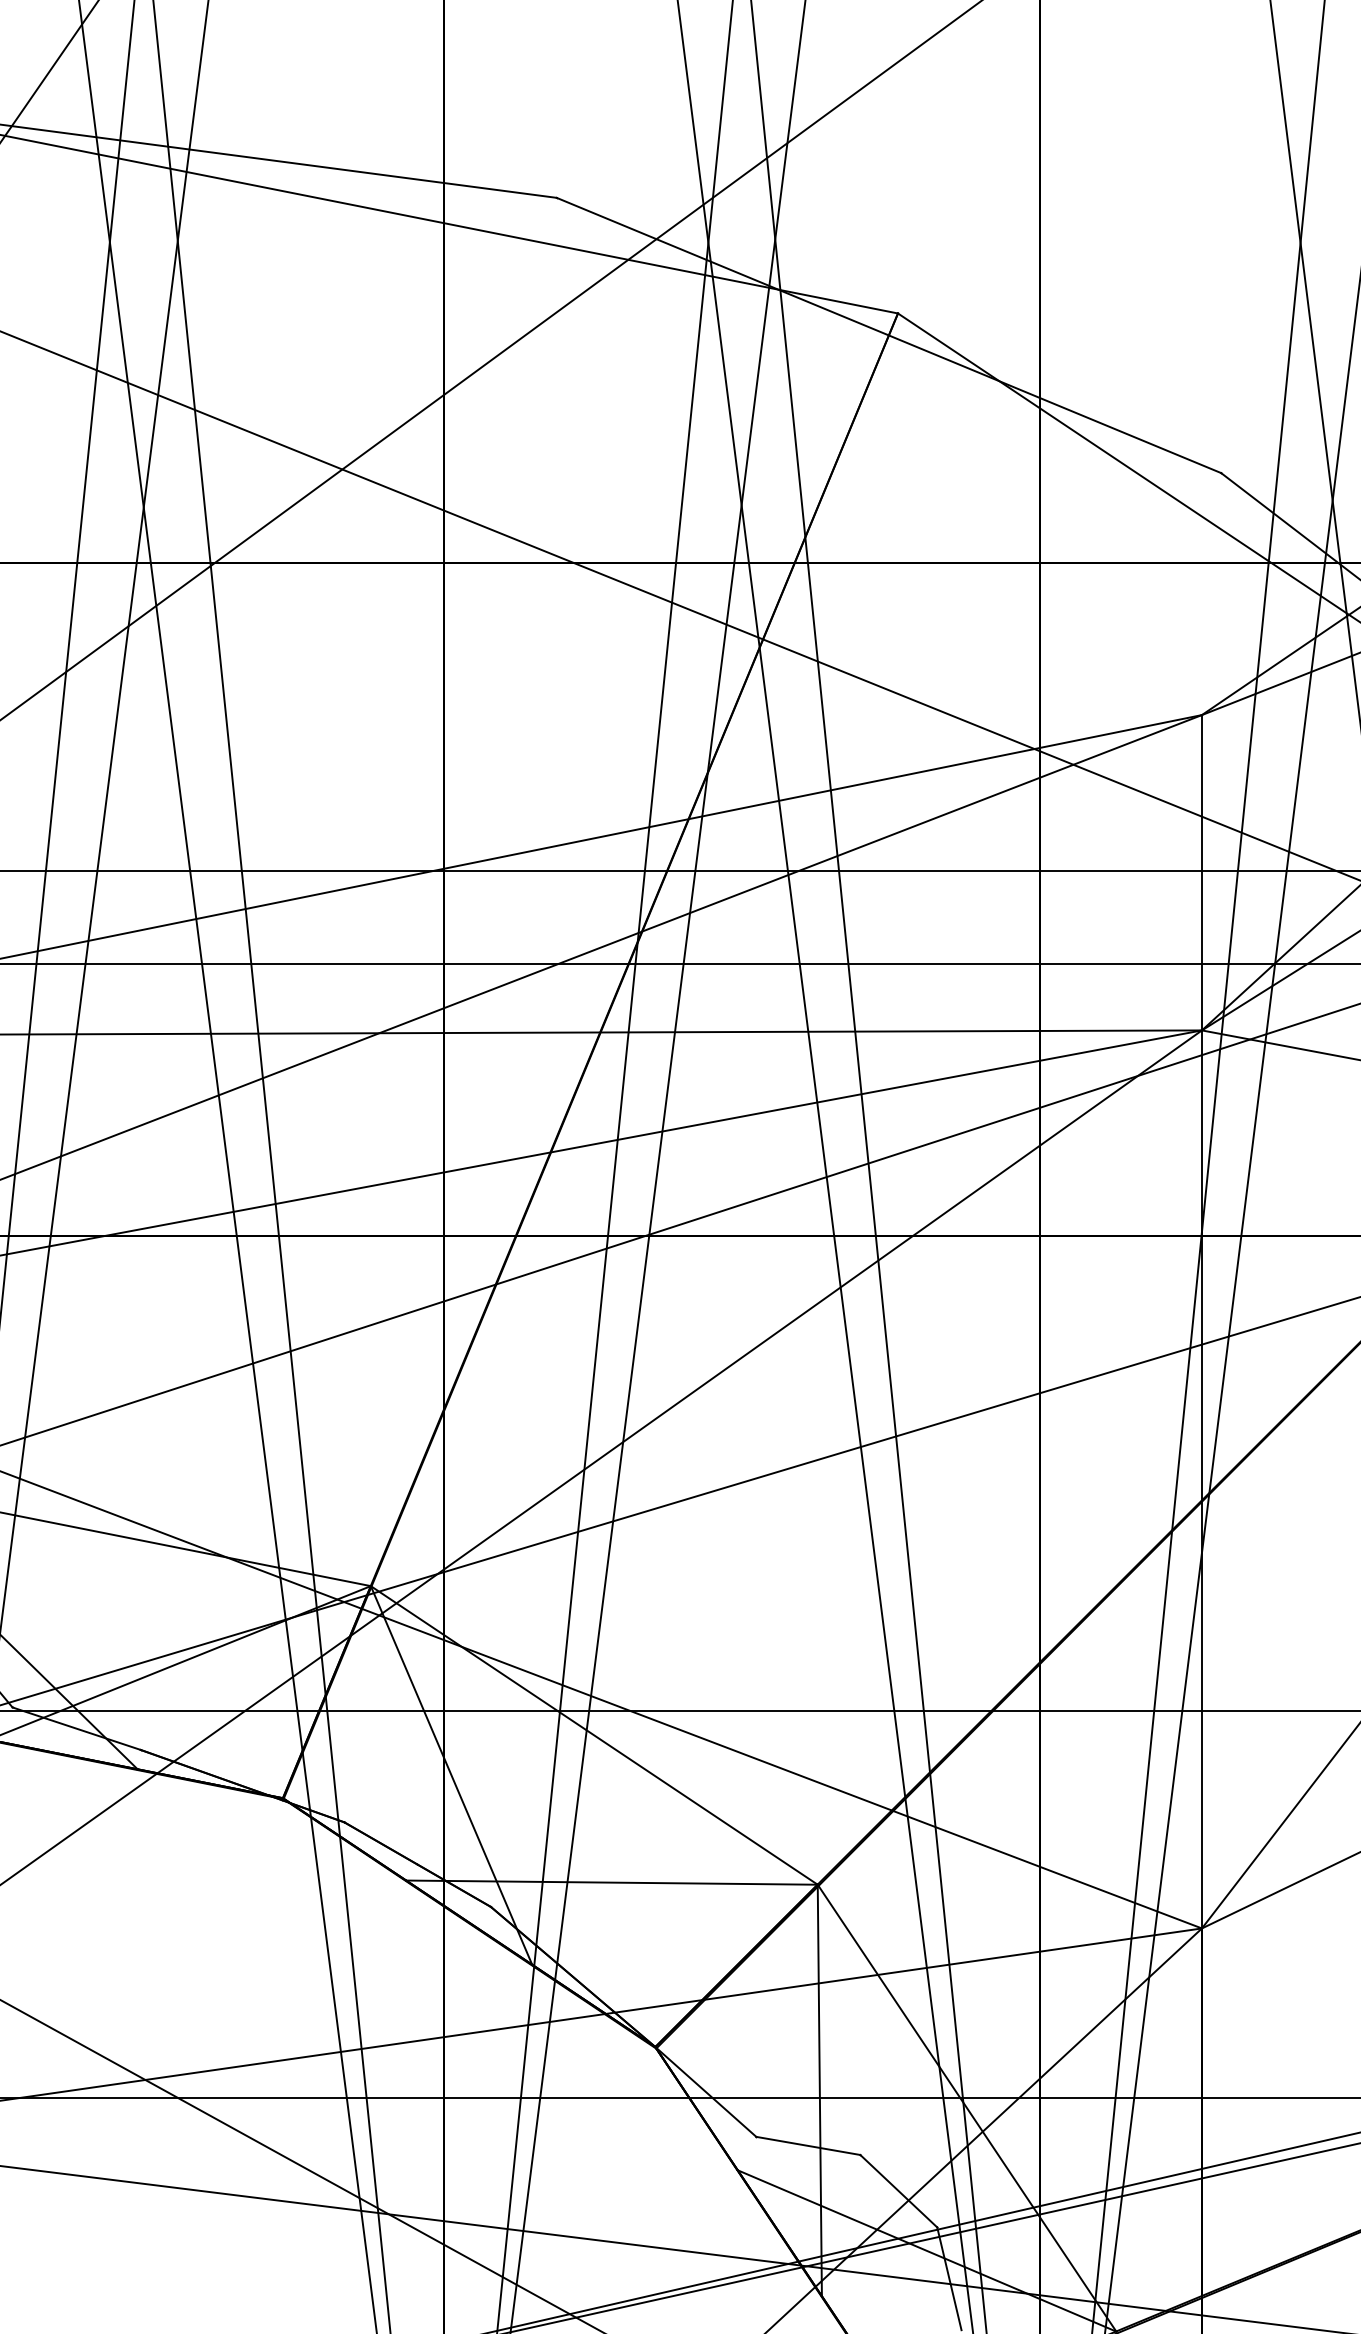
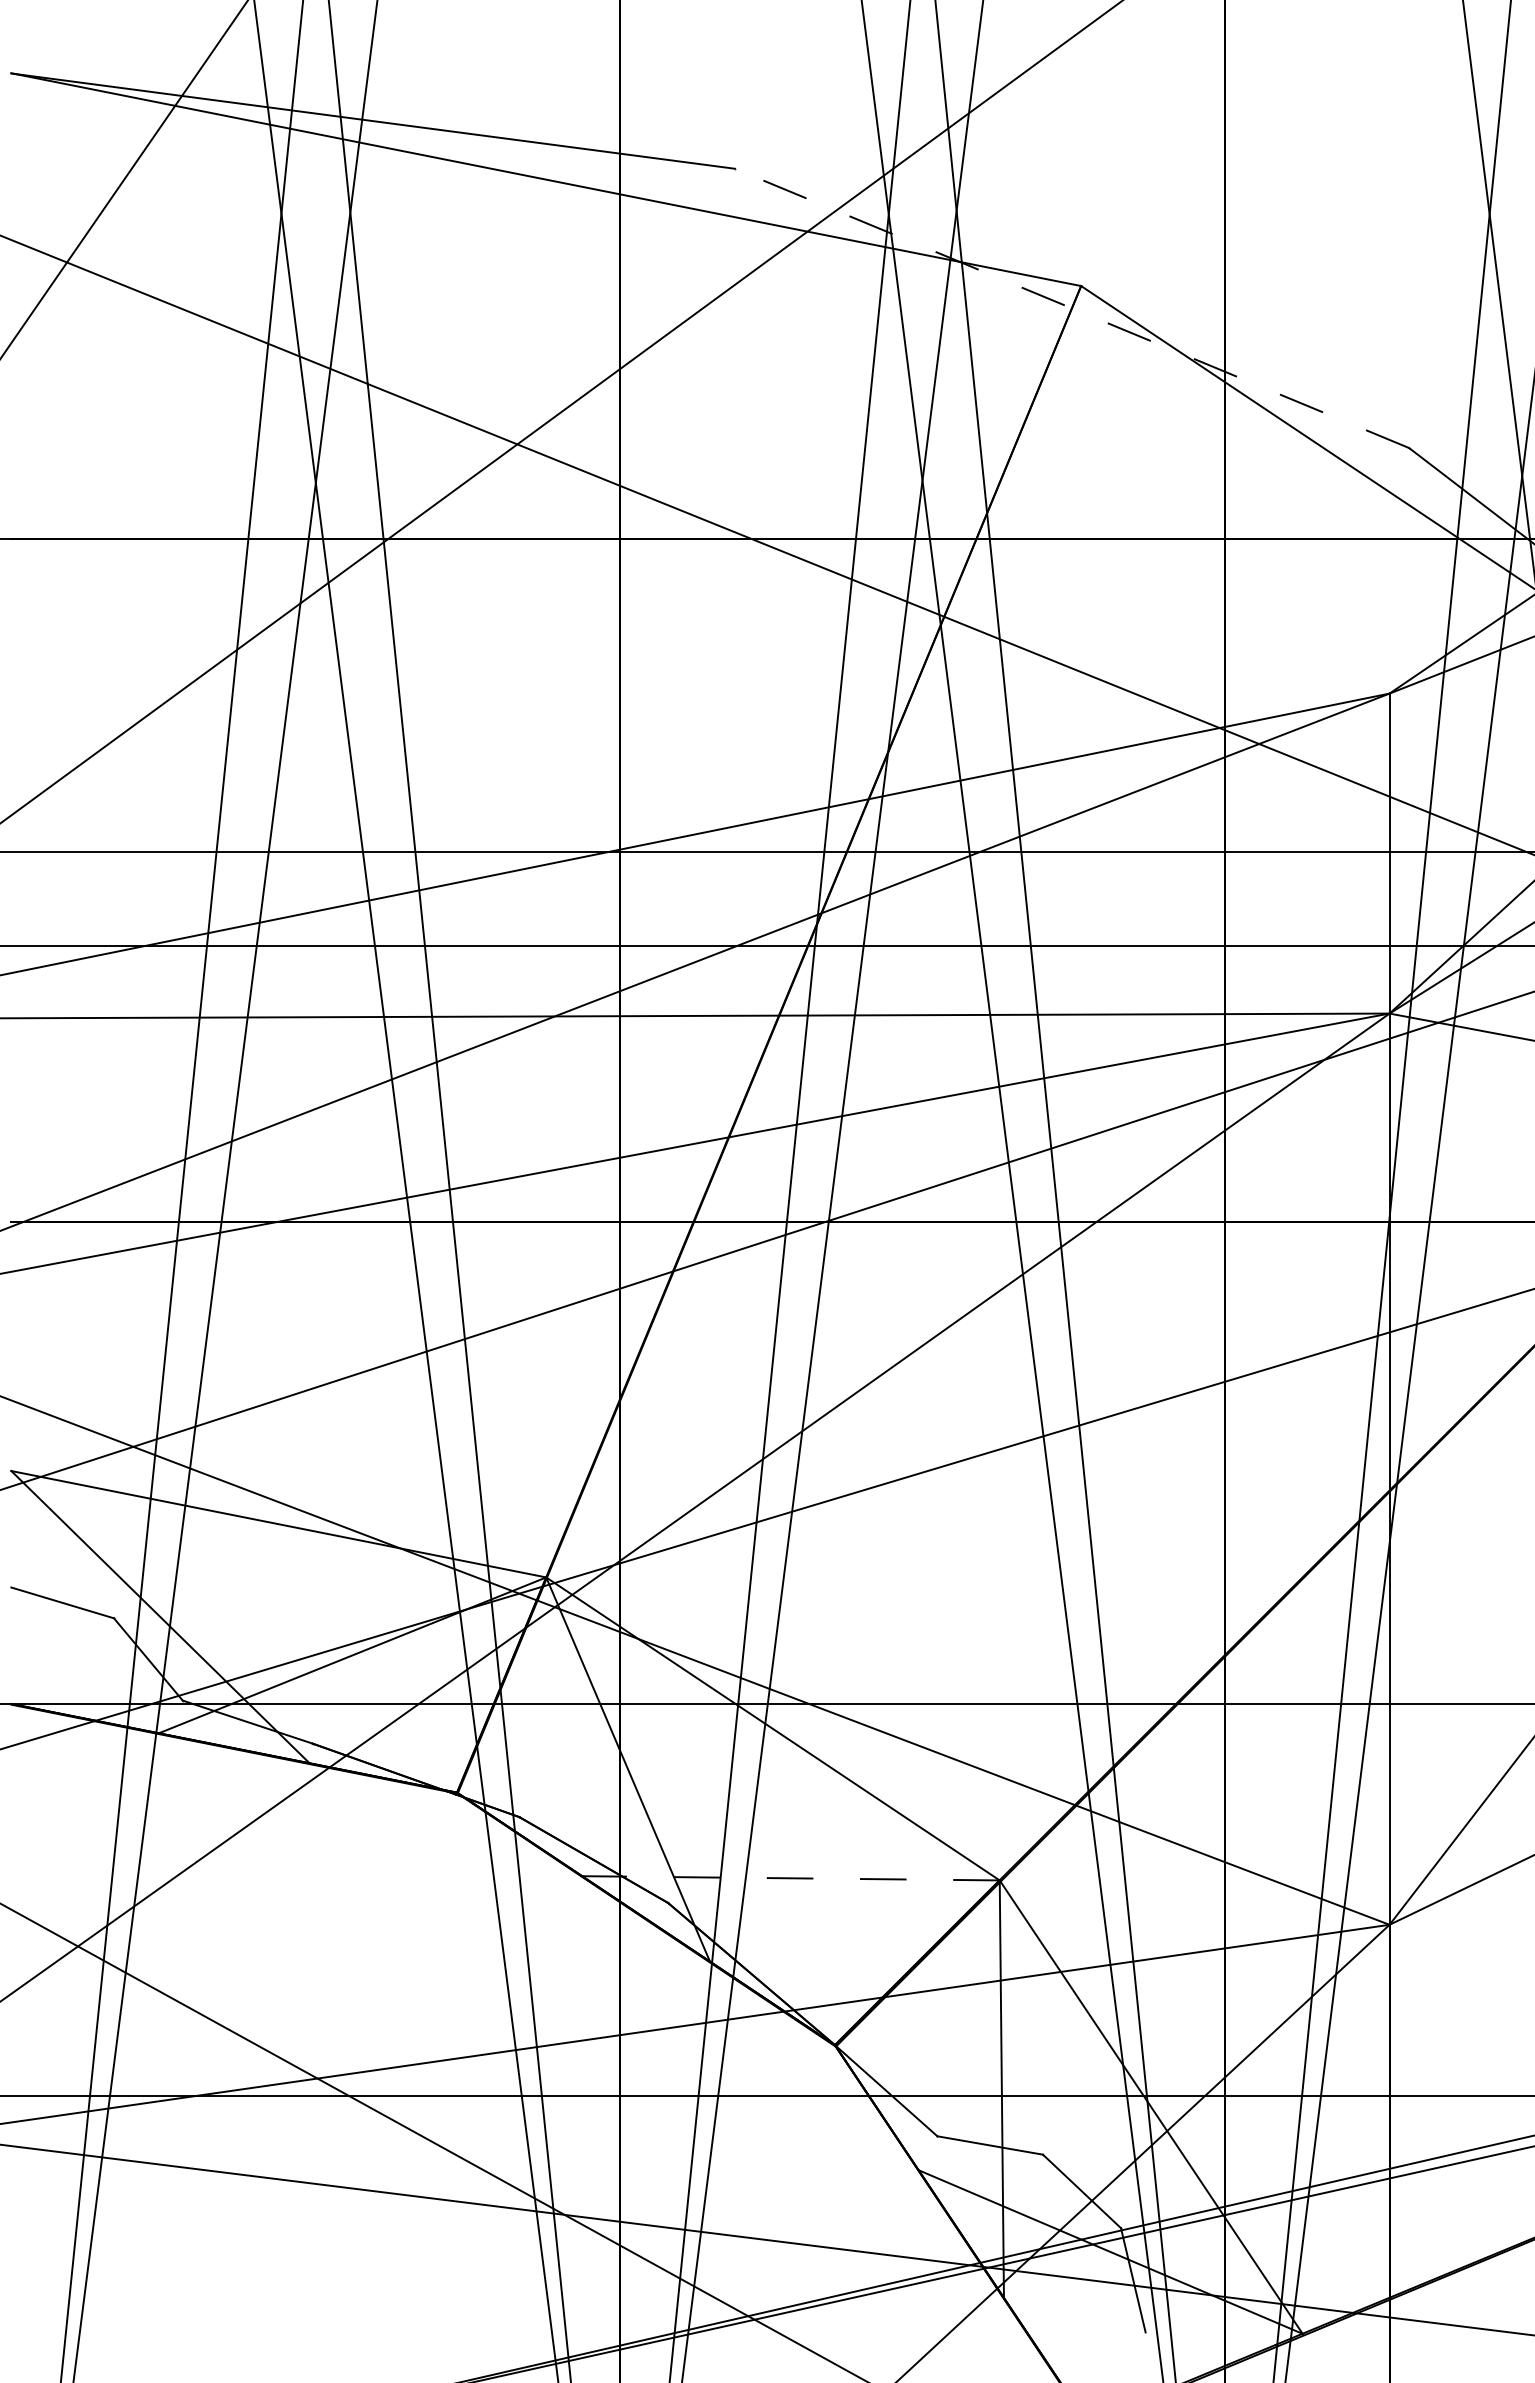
line: (889, 335) -> (1072, 308), solid -> dashed
line: (611, 1882) -> (790, 1878), solid -> dashed

